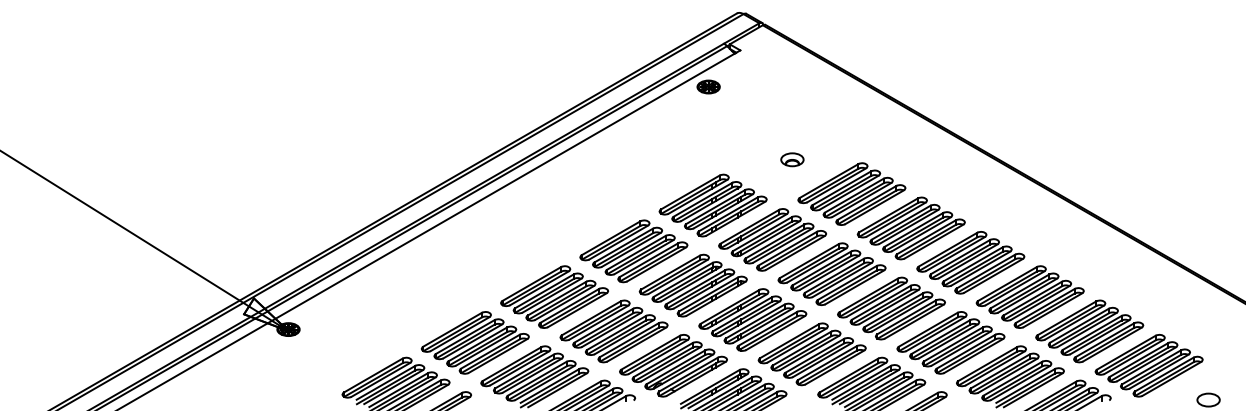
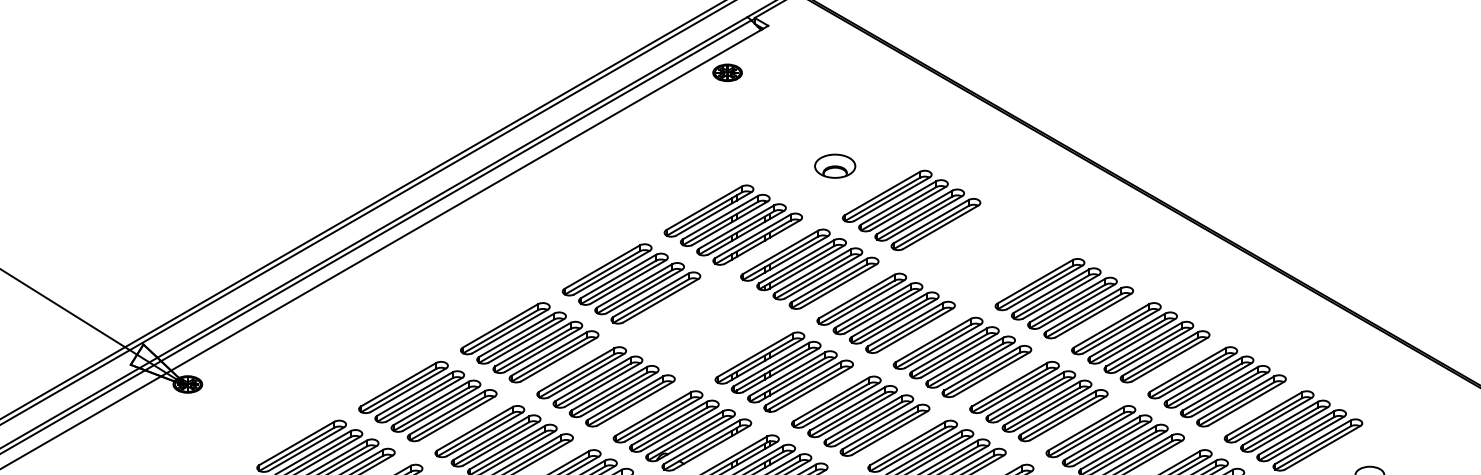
part: (792, 159) -> (835, 165), size x1.4
part: (910, 228) -> (986, 254), removed
part: (692, 285) -> (706, 327), removed

